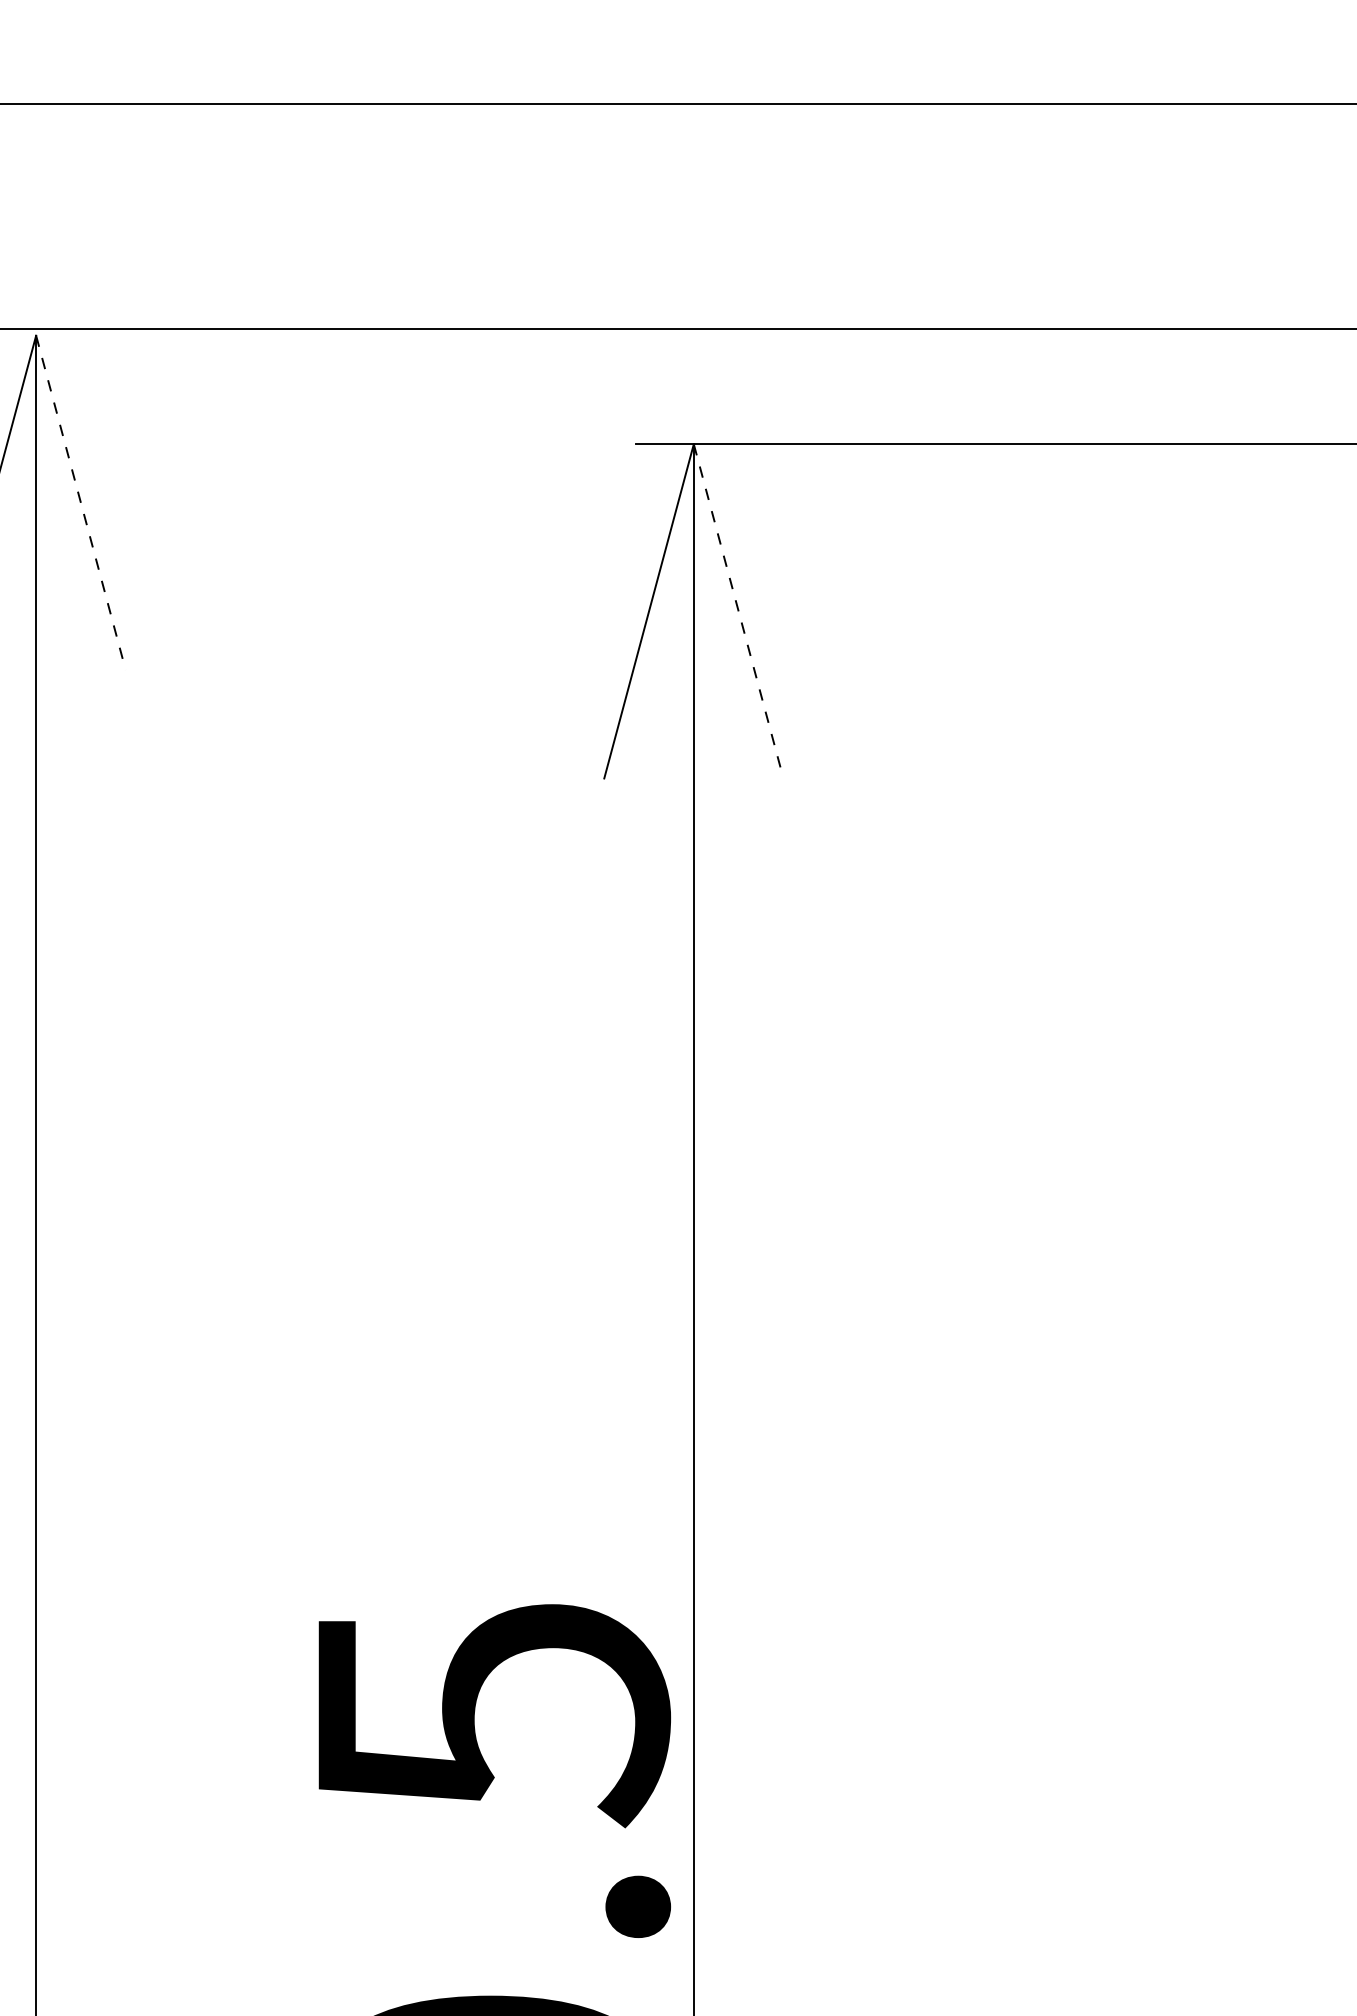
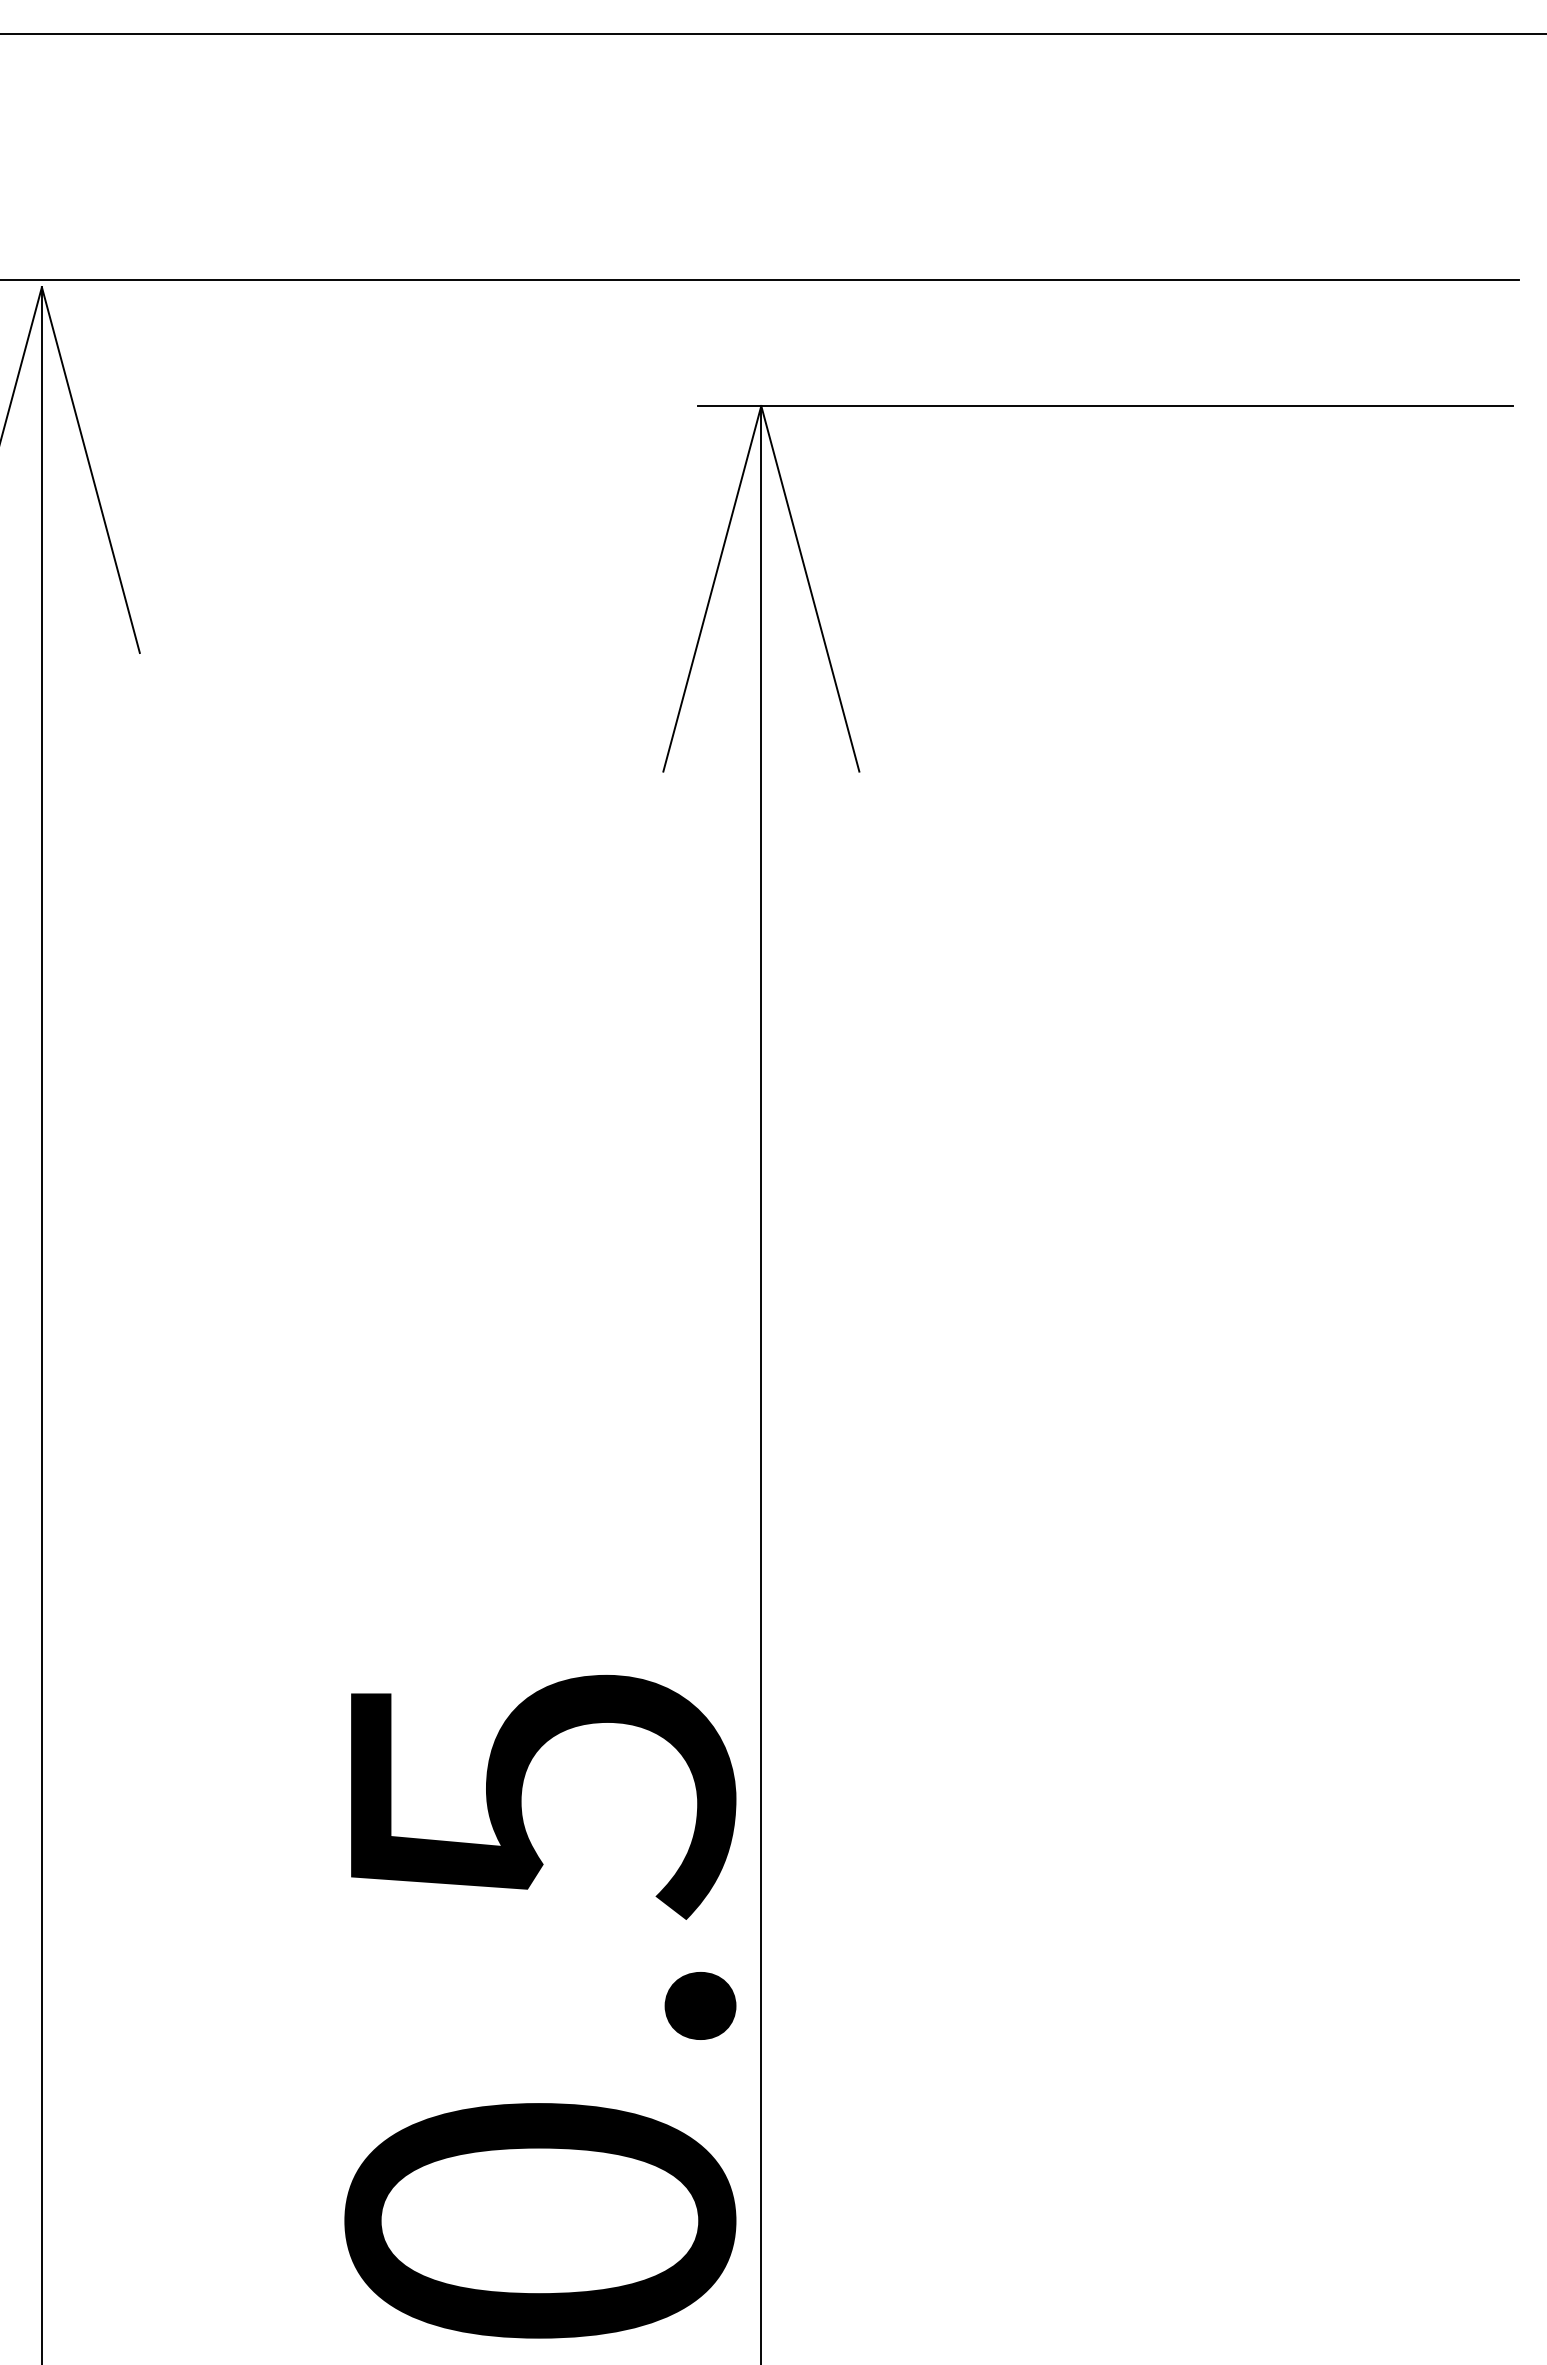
line: (81, 503) -> (91, 470), dashed -> solid
line: (738, 611) -> (810, 589), dashed -> solid

